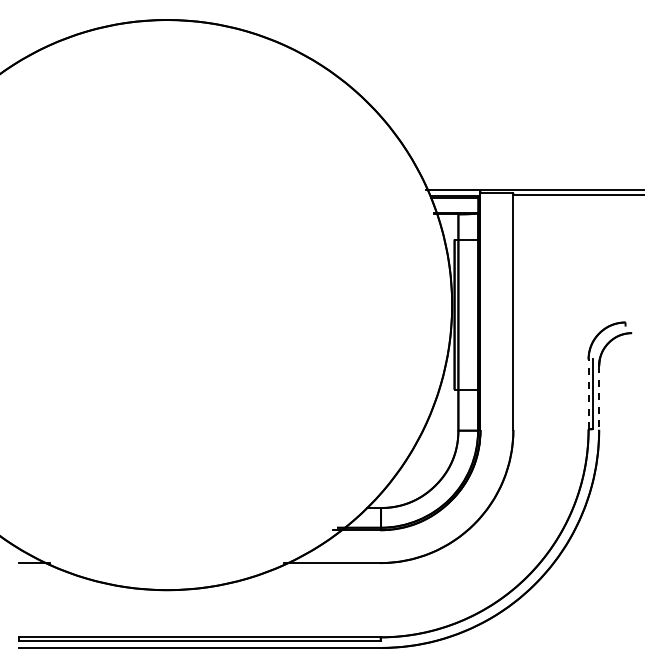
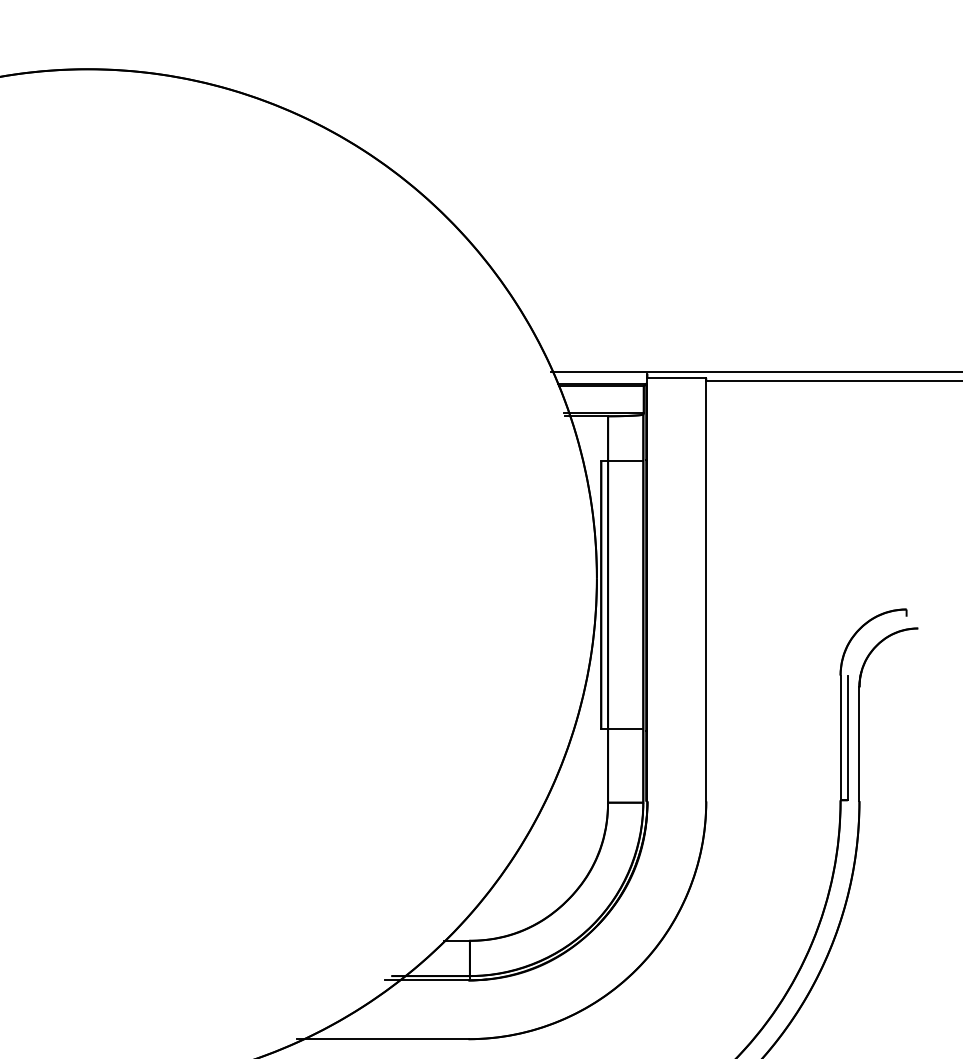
line: (588, 394) -> (840, 738), dashed -> solid
line: (599, 397) -> (860, 743), dashed -> solid

